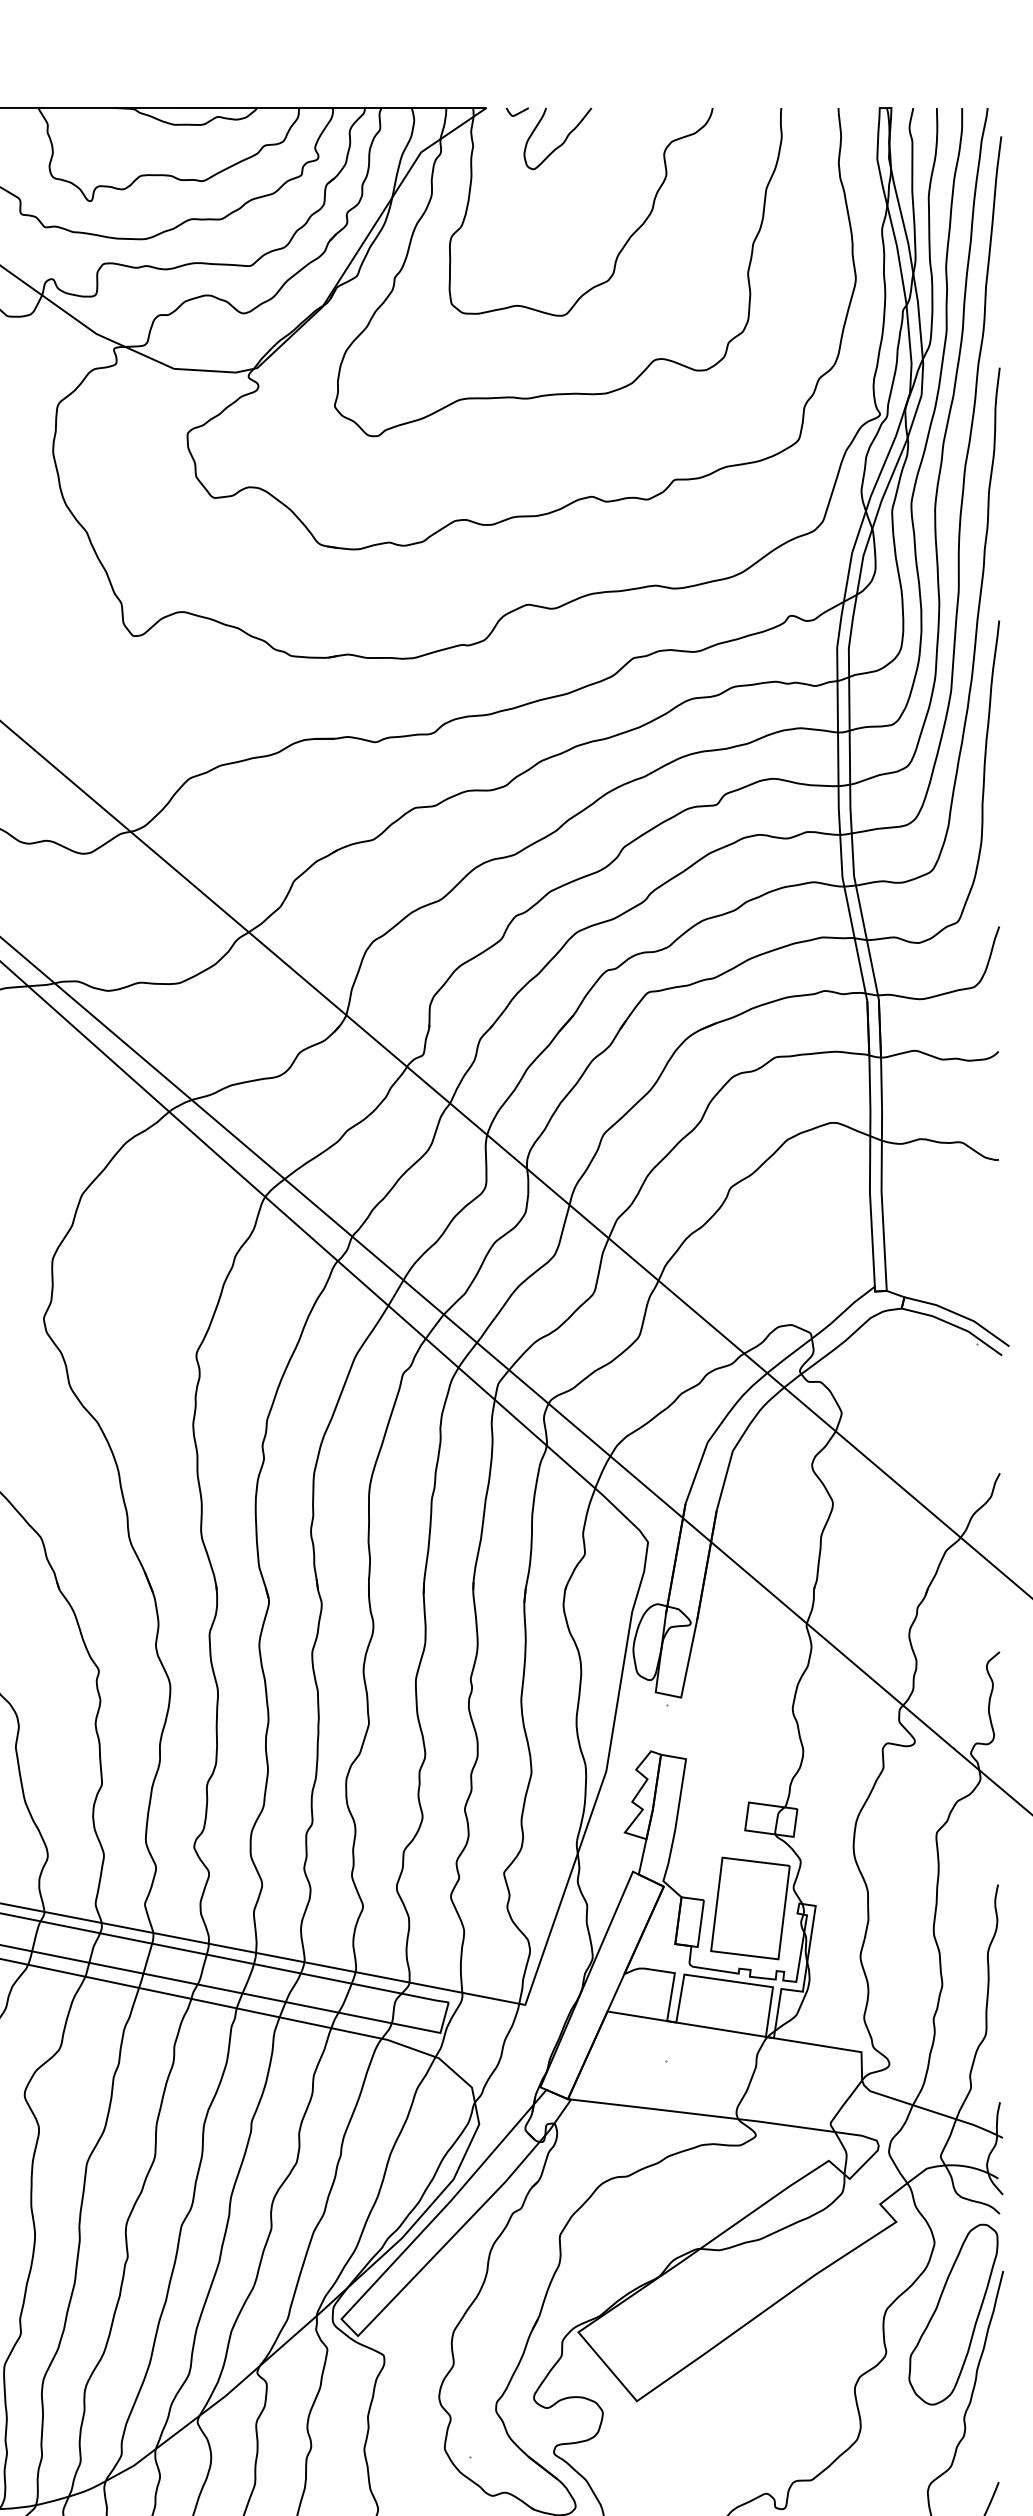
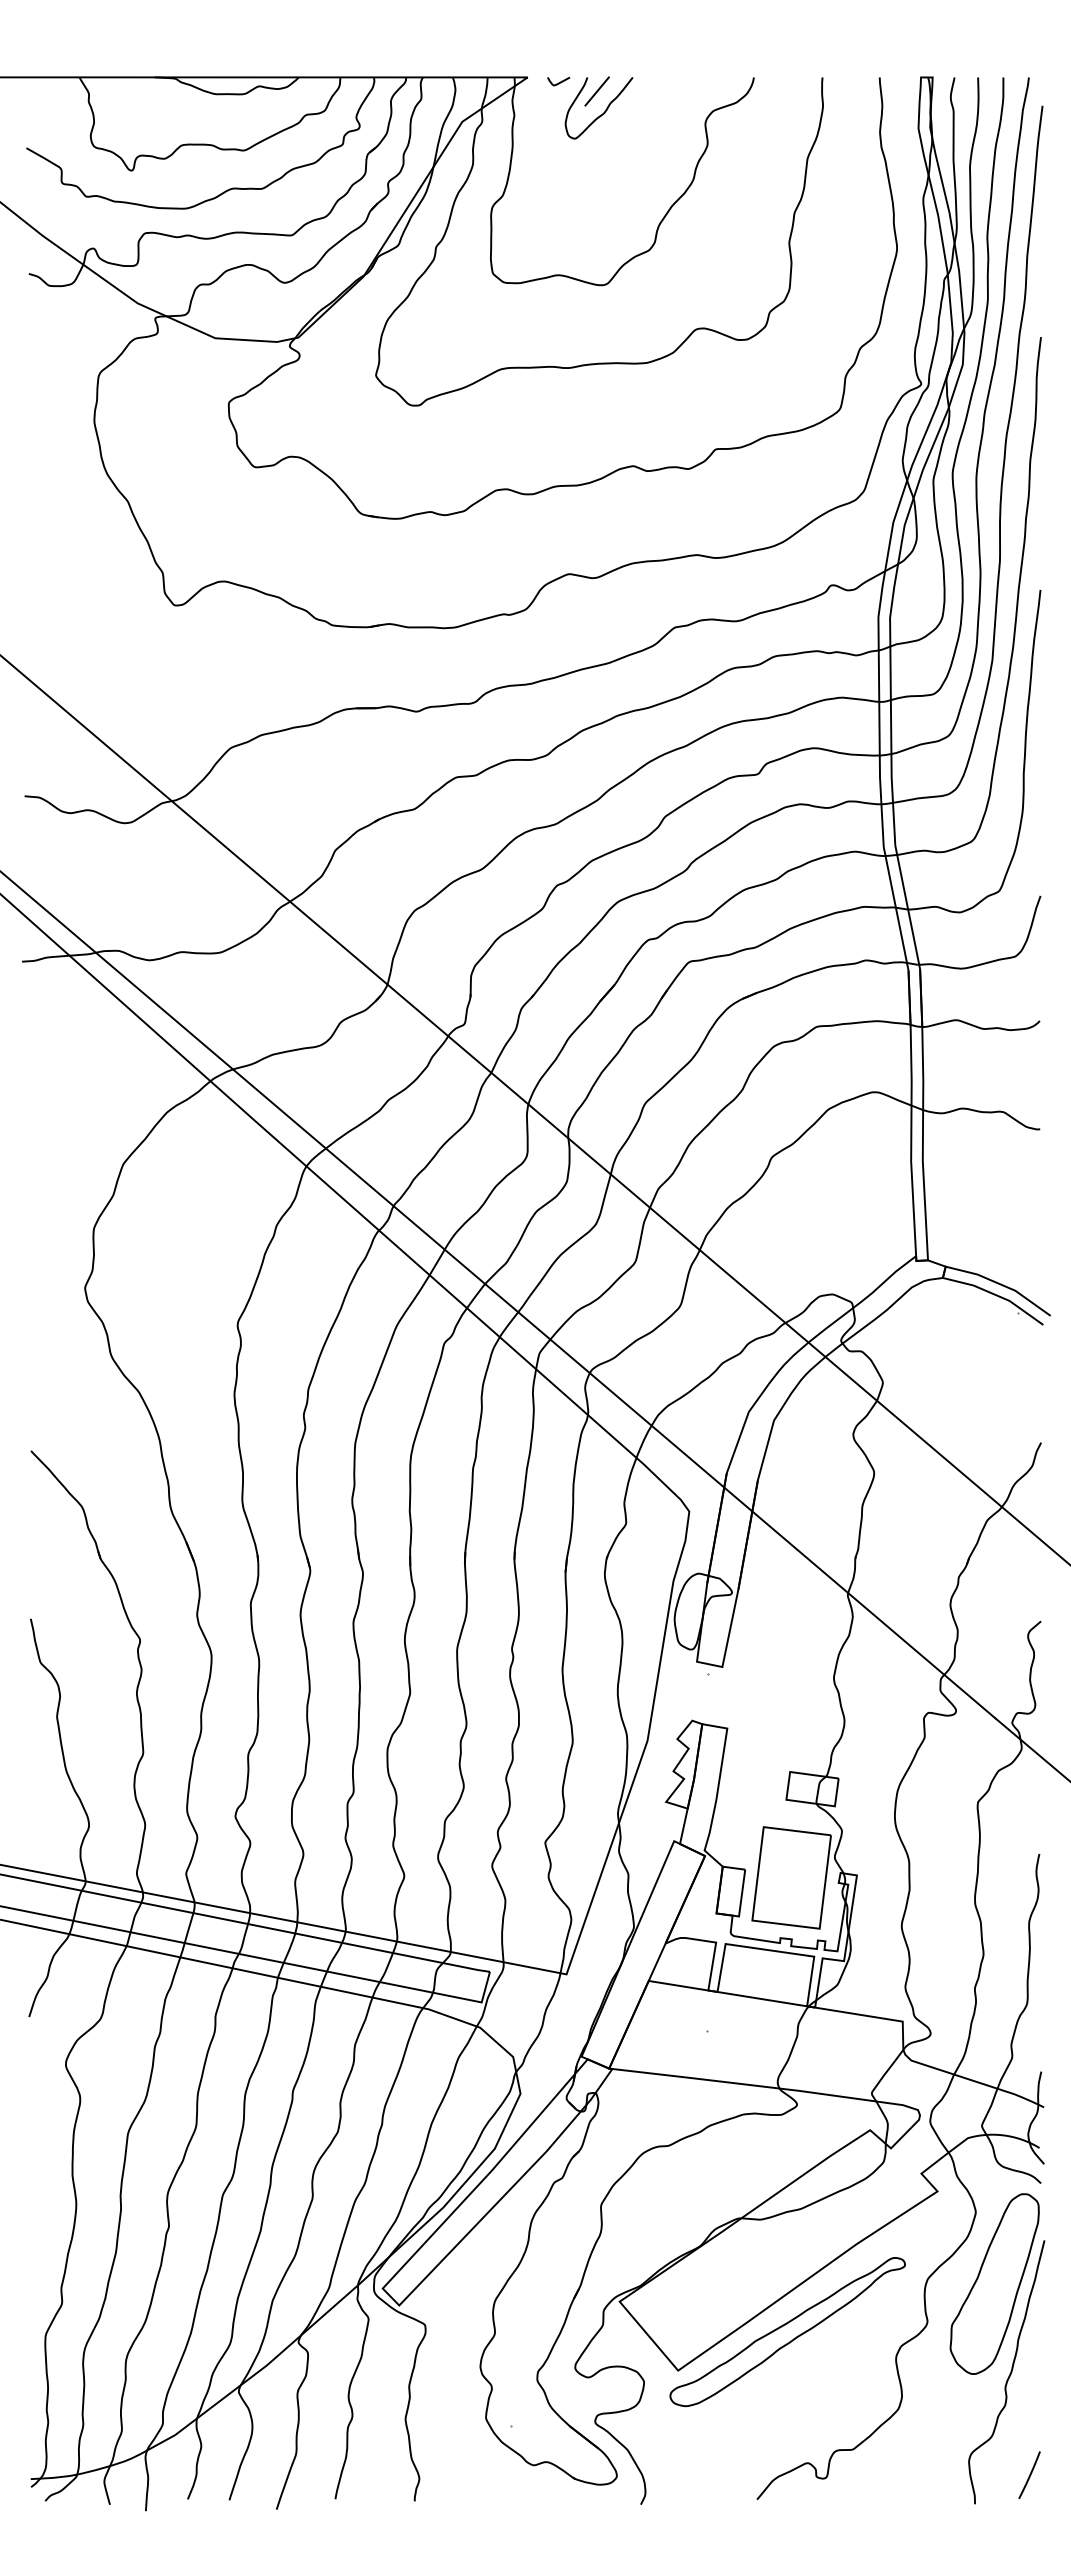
line: (555, 122) -> (596, 91), added
part: (746, 2363) -> (787, 2332), added

